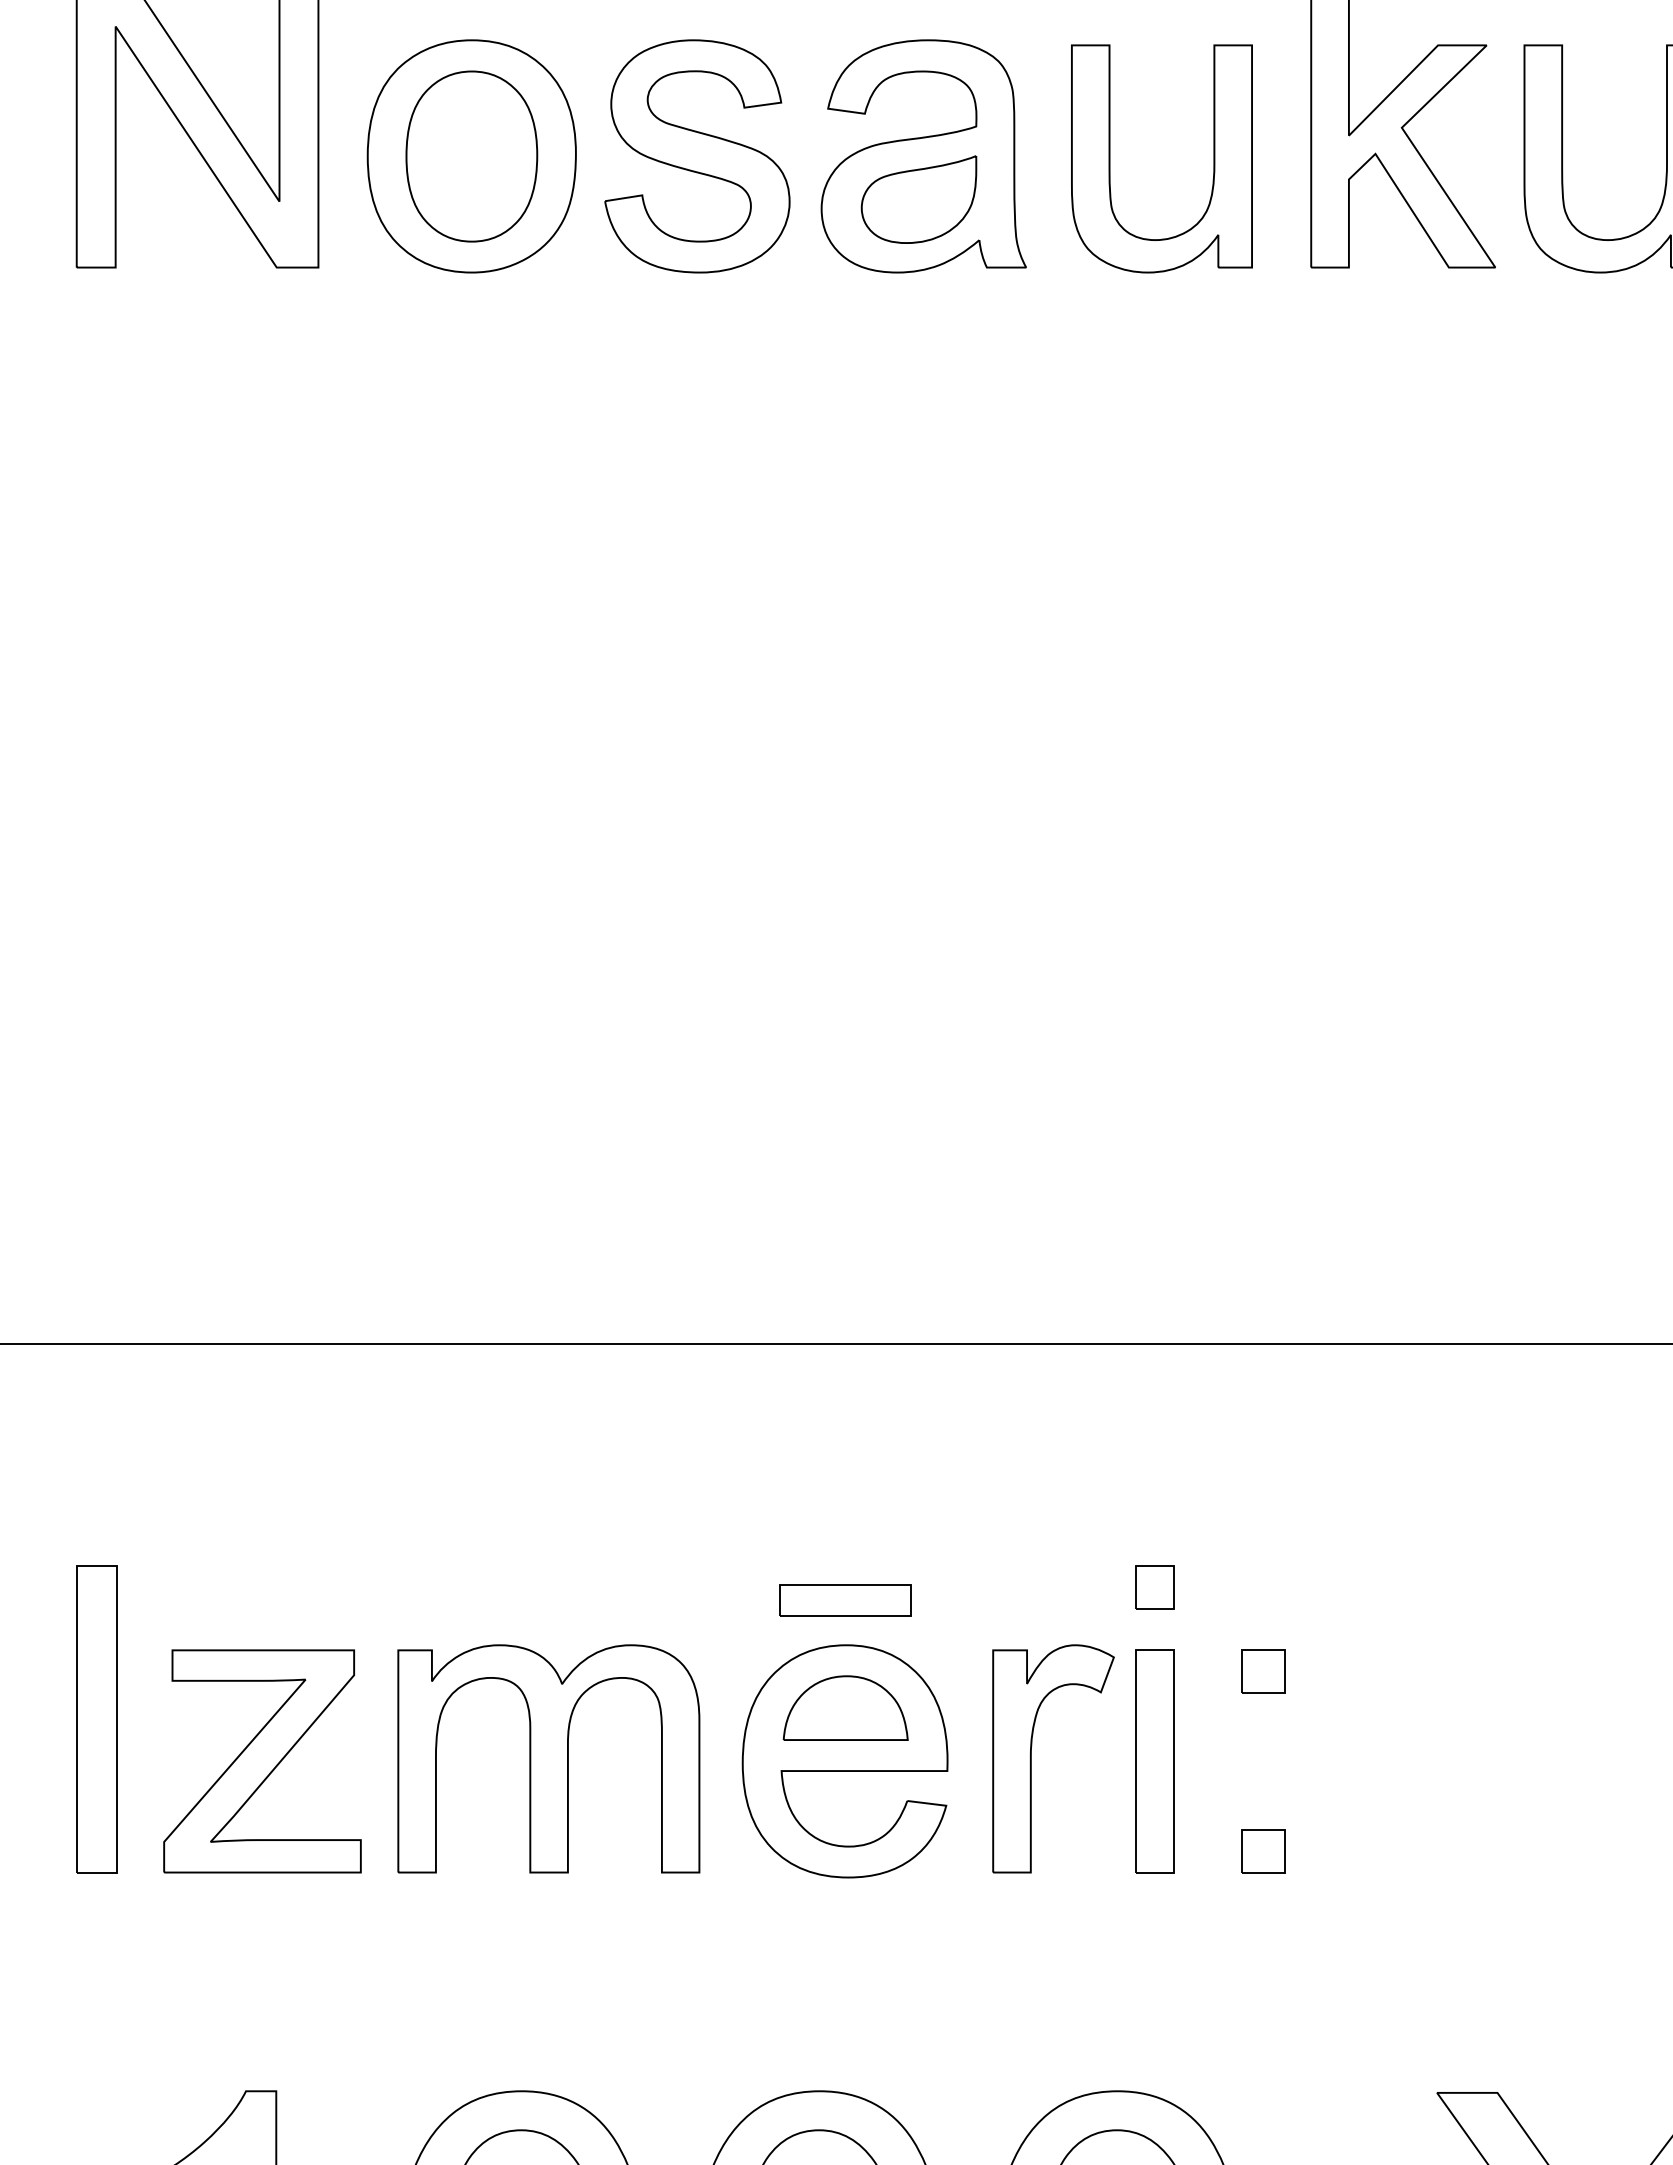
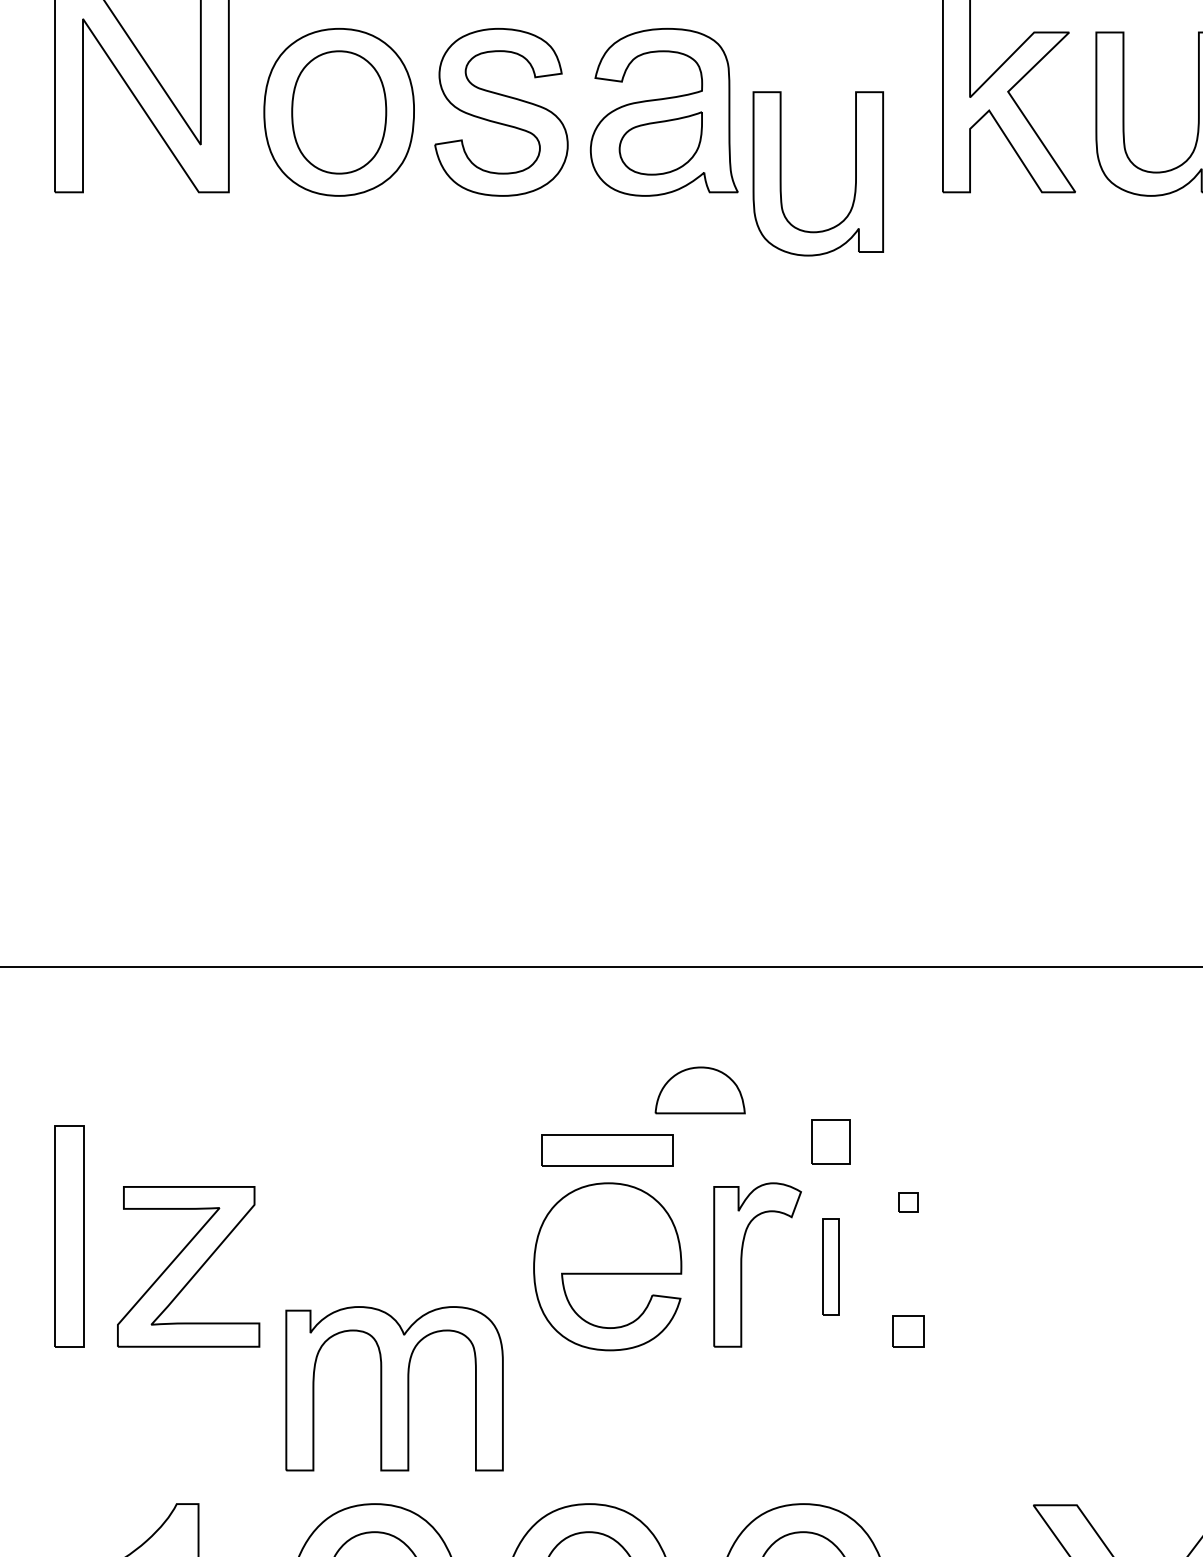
part: (1110, 158) -> (781, 173), moved
part: (1154, 1587) -> (830, 1141), size x1.4
part: (845, 1600) -> (607, 1151), size x1.4
part: (1263, 1671) -> (908, 1202), size x0.6
part: (845, 1707) -> (700, 1089), moved
part: (548, 1758) -> (394, 1388), moved
part: (1154, 1761) -> (830, 1266), size x0.6

